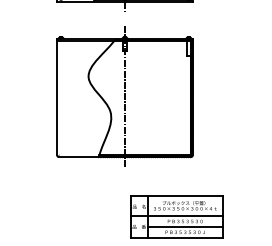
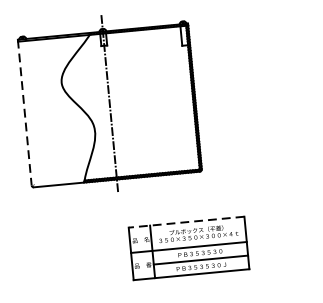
line: (57, 97) -> (25, 112), solid -> dashed
line: (176, 195) -> (186, 221), solid -> dashed

